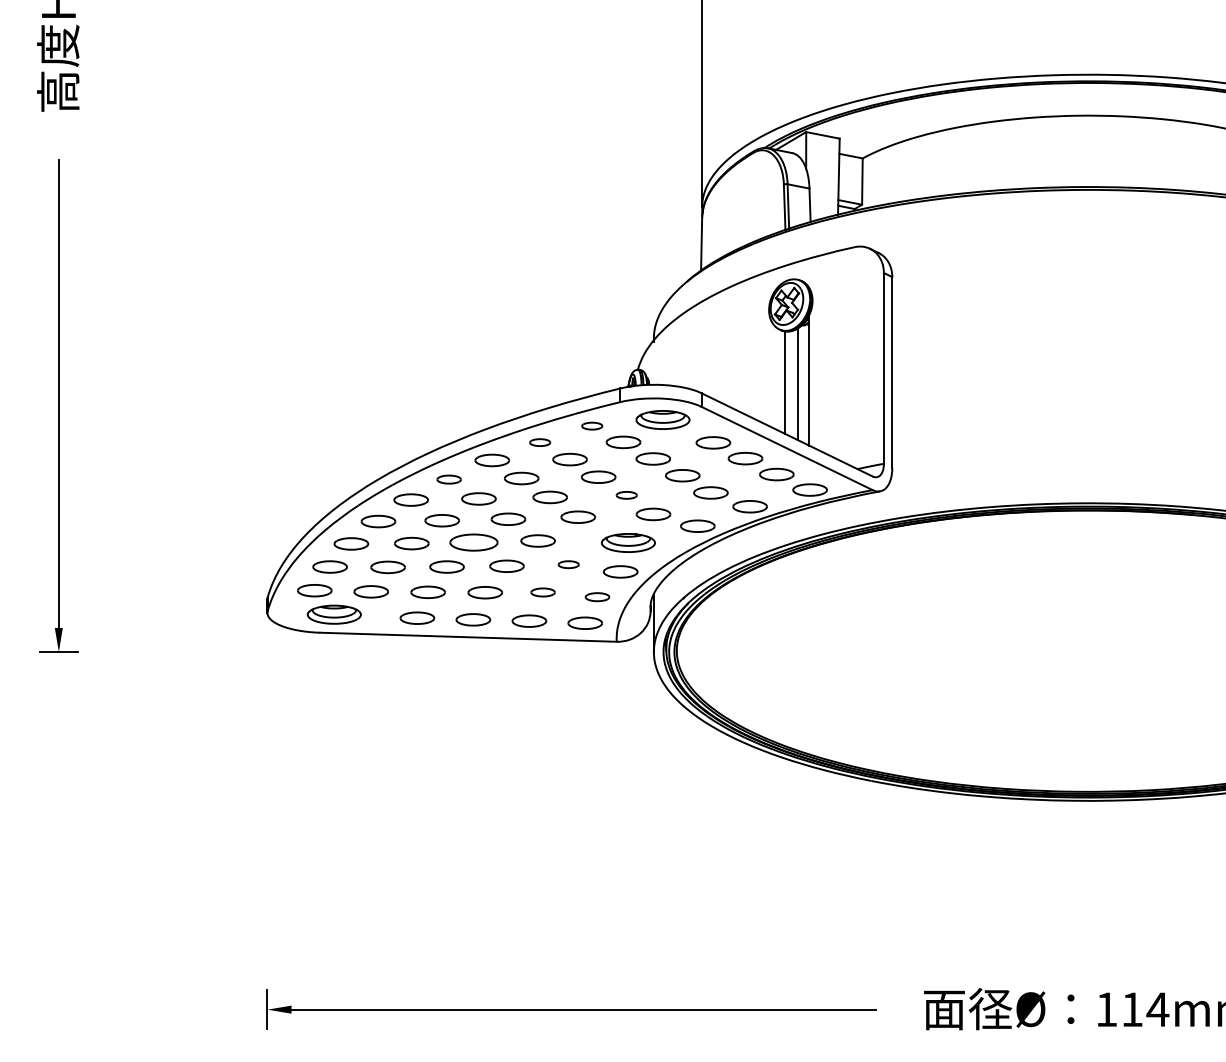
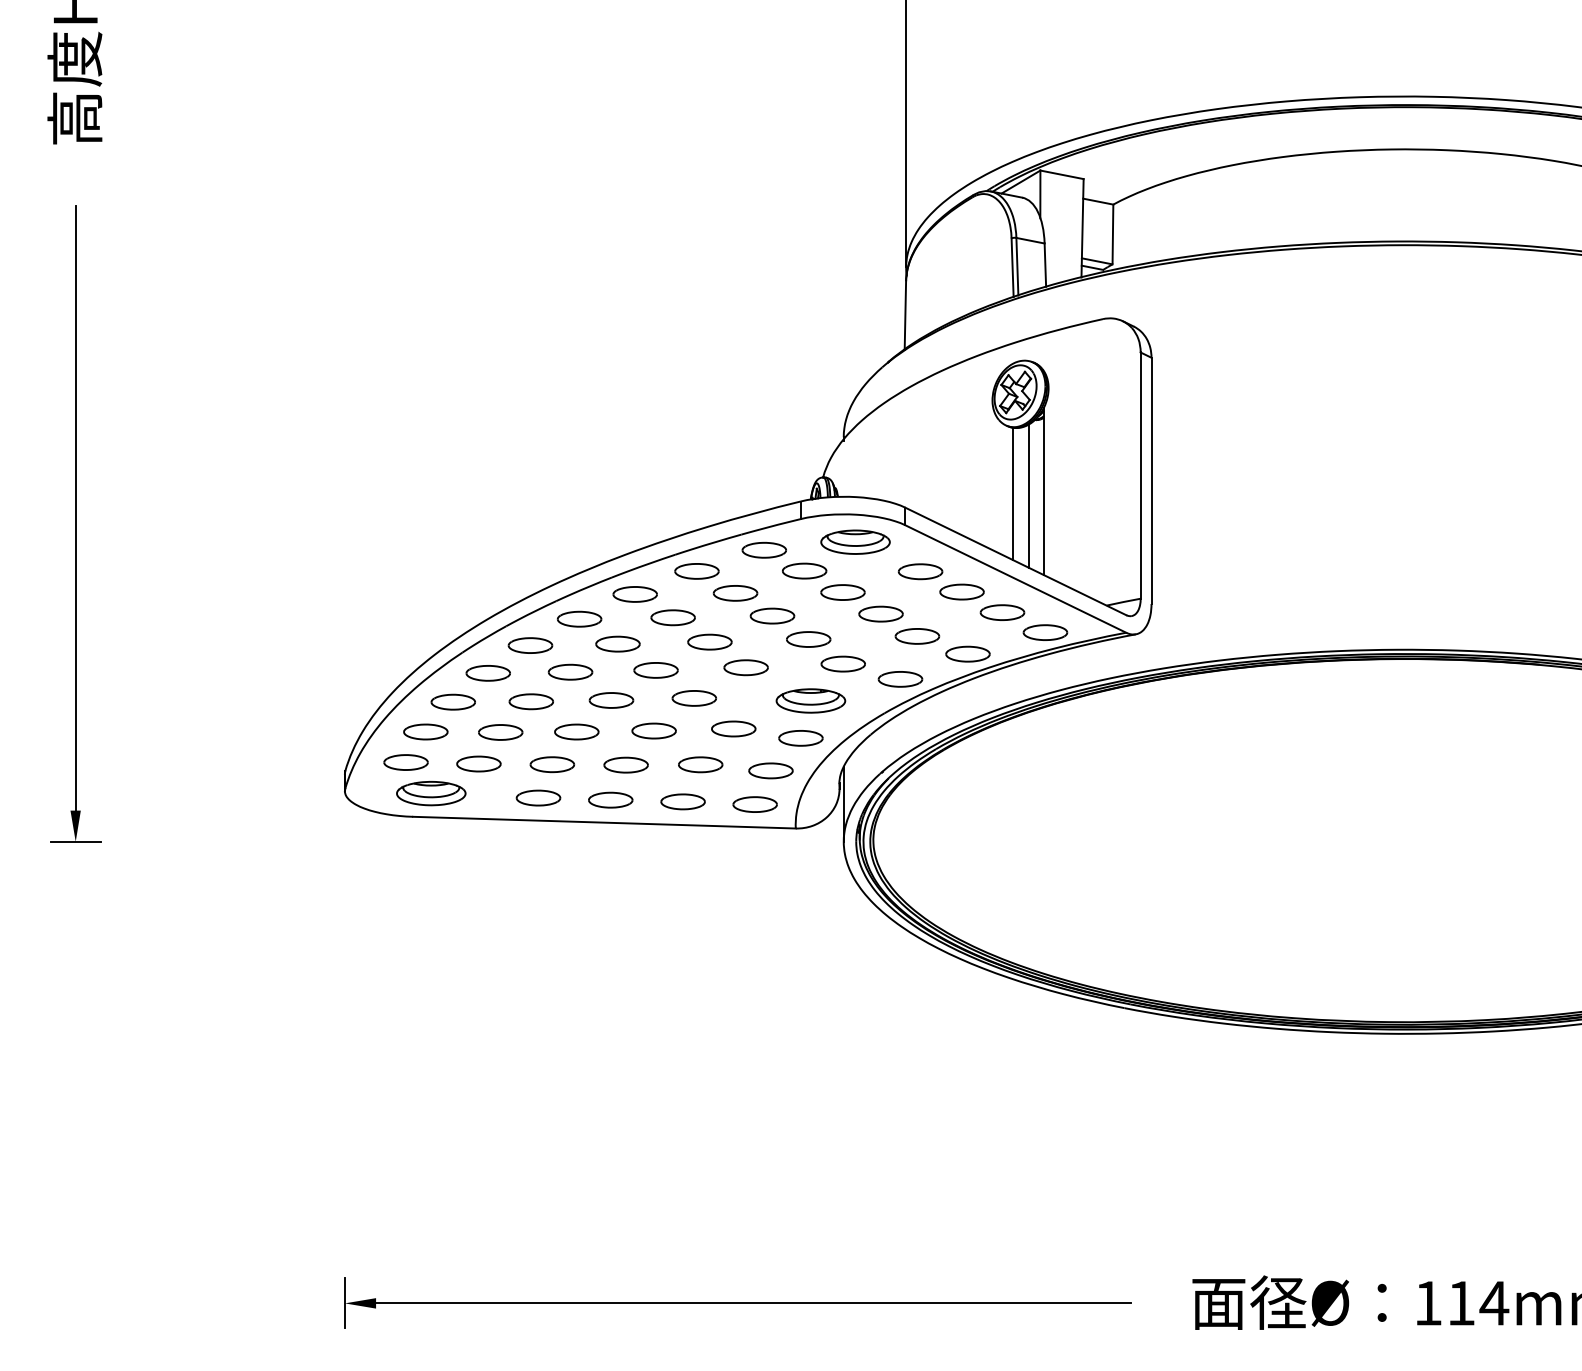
part: (591, 425) -> (763, 549), size x1.67
part: (539, 442) -> (696, 571), size x1.67
part: (449, 479) -> (579, 618), size x1.43
part: (626, 495) -> (808, 639), size x1.67
part: (473, 542) -> (611, 700), size x0.71
part: (568, 564) -> (733, 728), size x1.67
part: (542, 592) -> (700, 764), size x1.43
part: (597, 596) -> (770, 770), size x1.43

